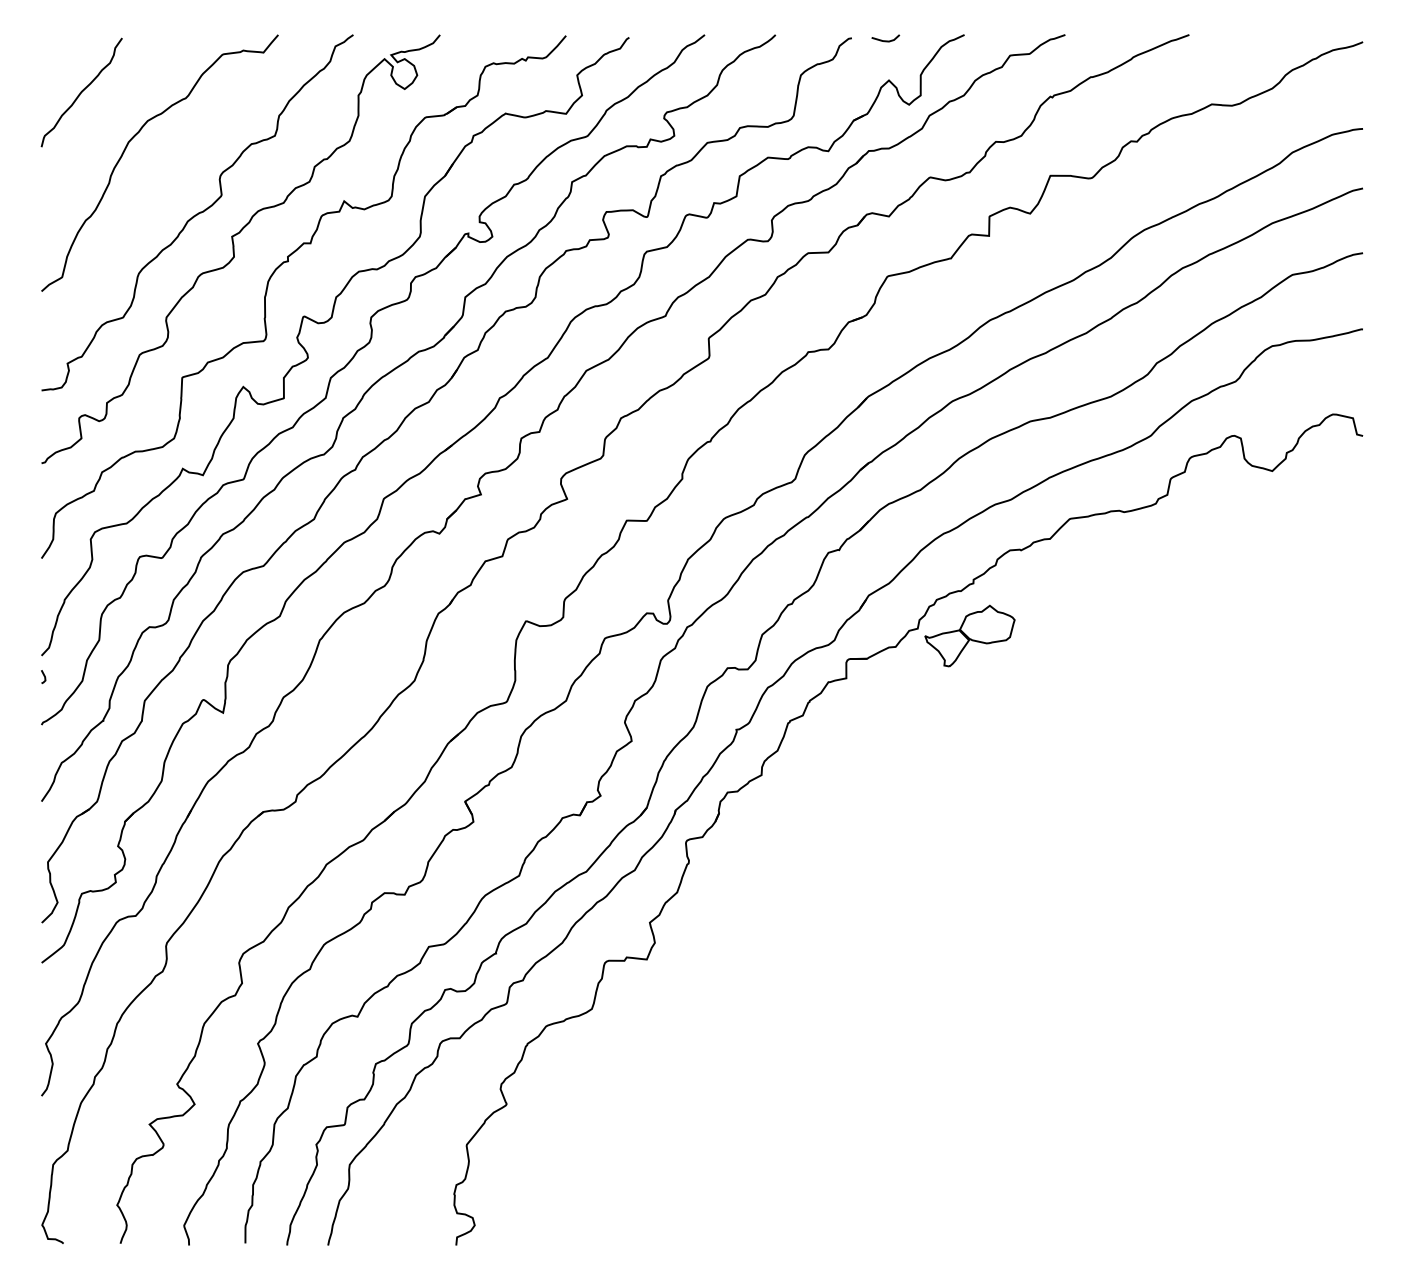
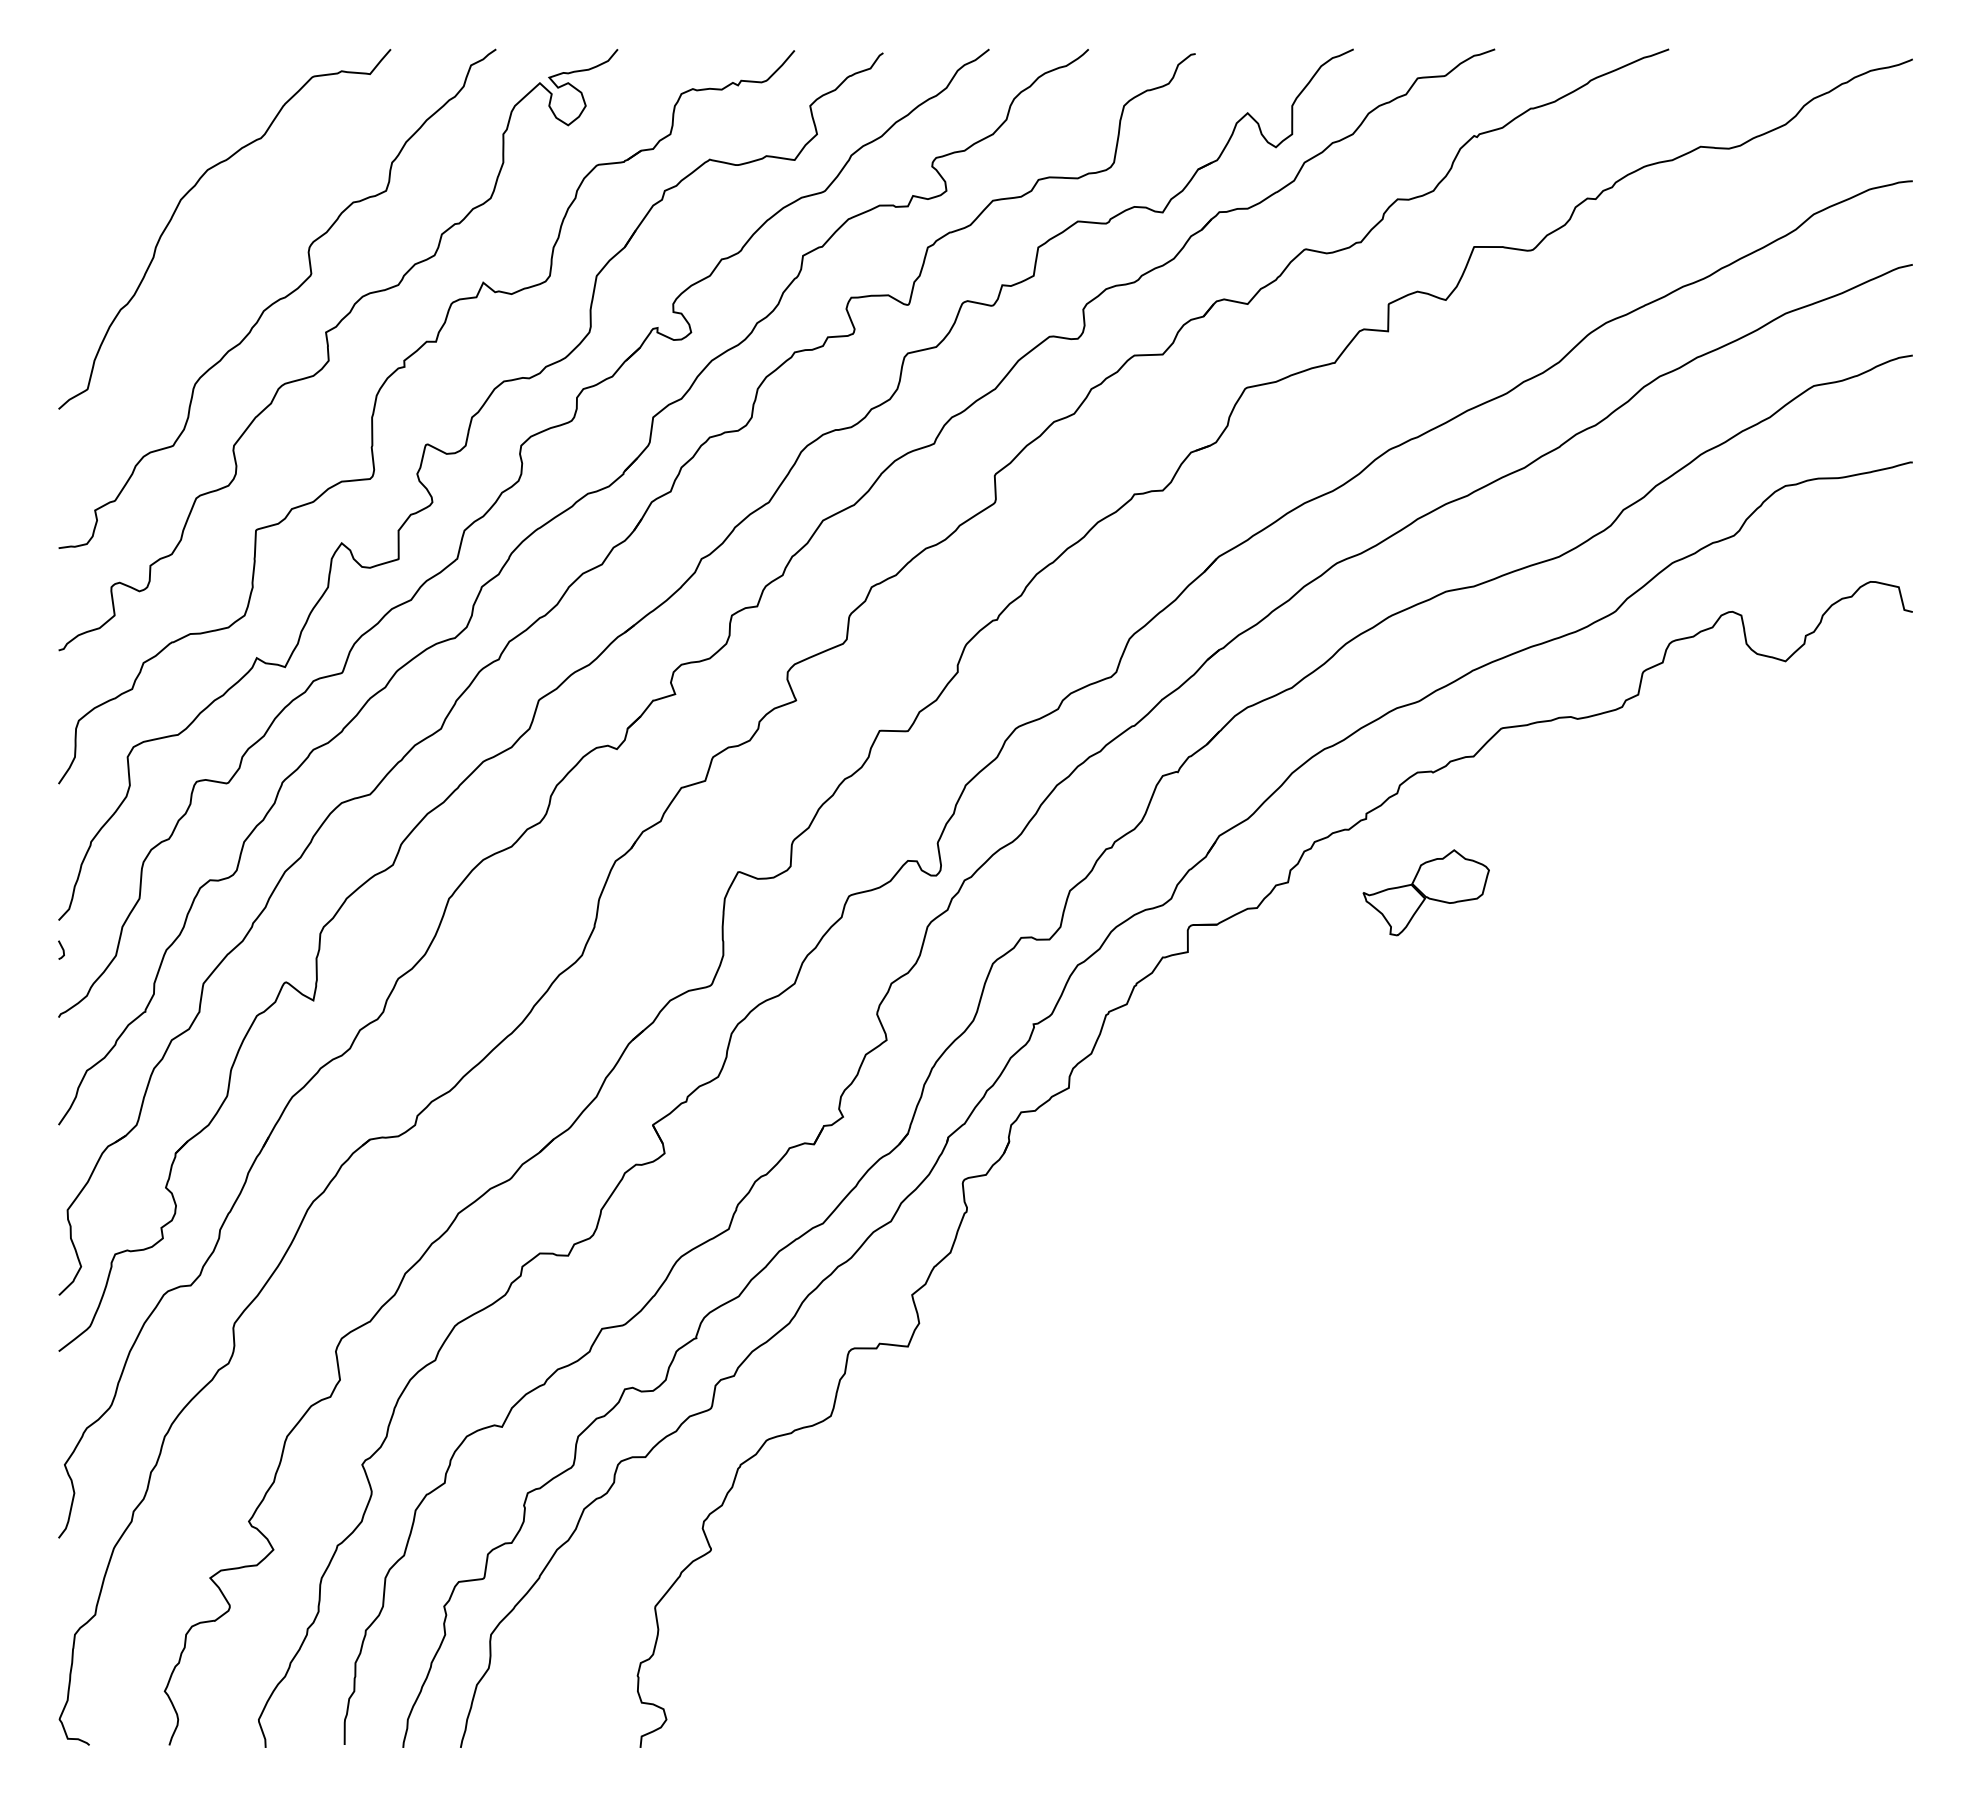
line: (885, 40) -> (1242, 57), removed
curve: (81, 92) -> (114, 129), removed
part: (969, 635) -> (1425, 892), moved

